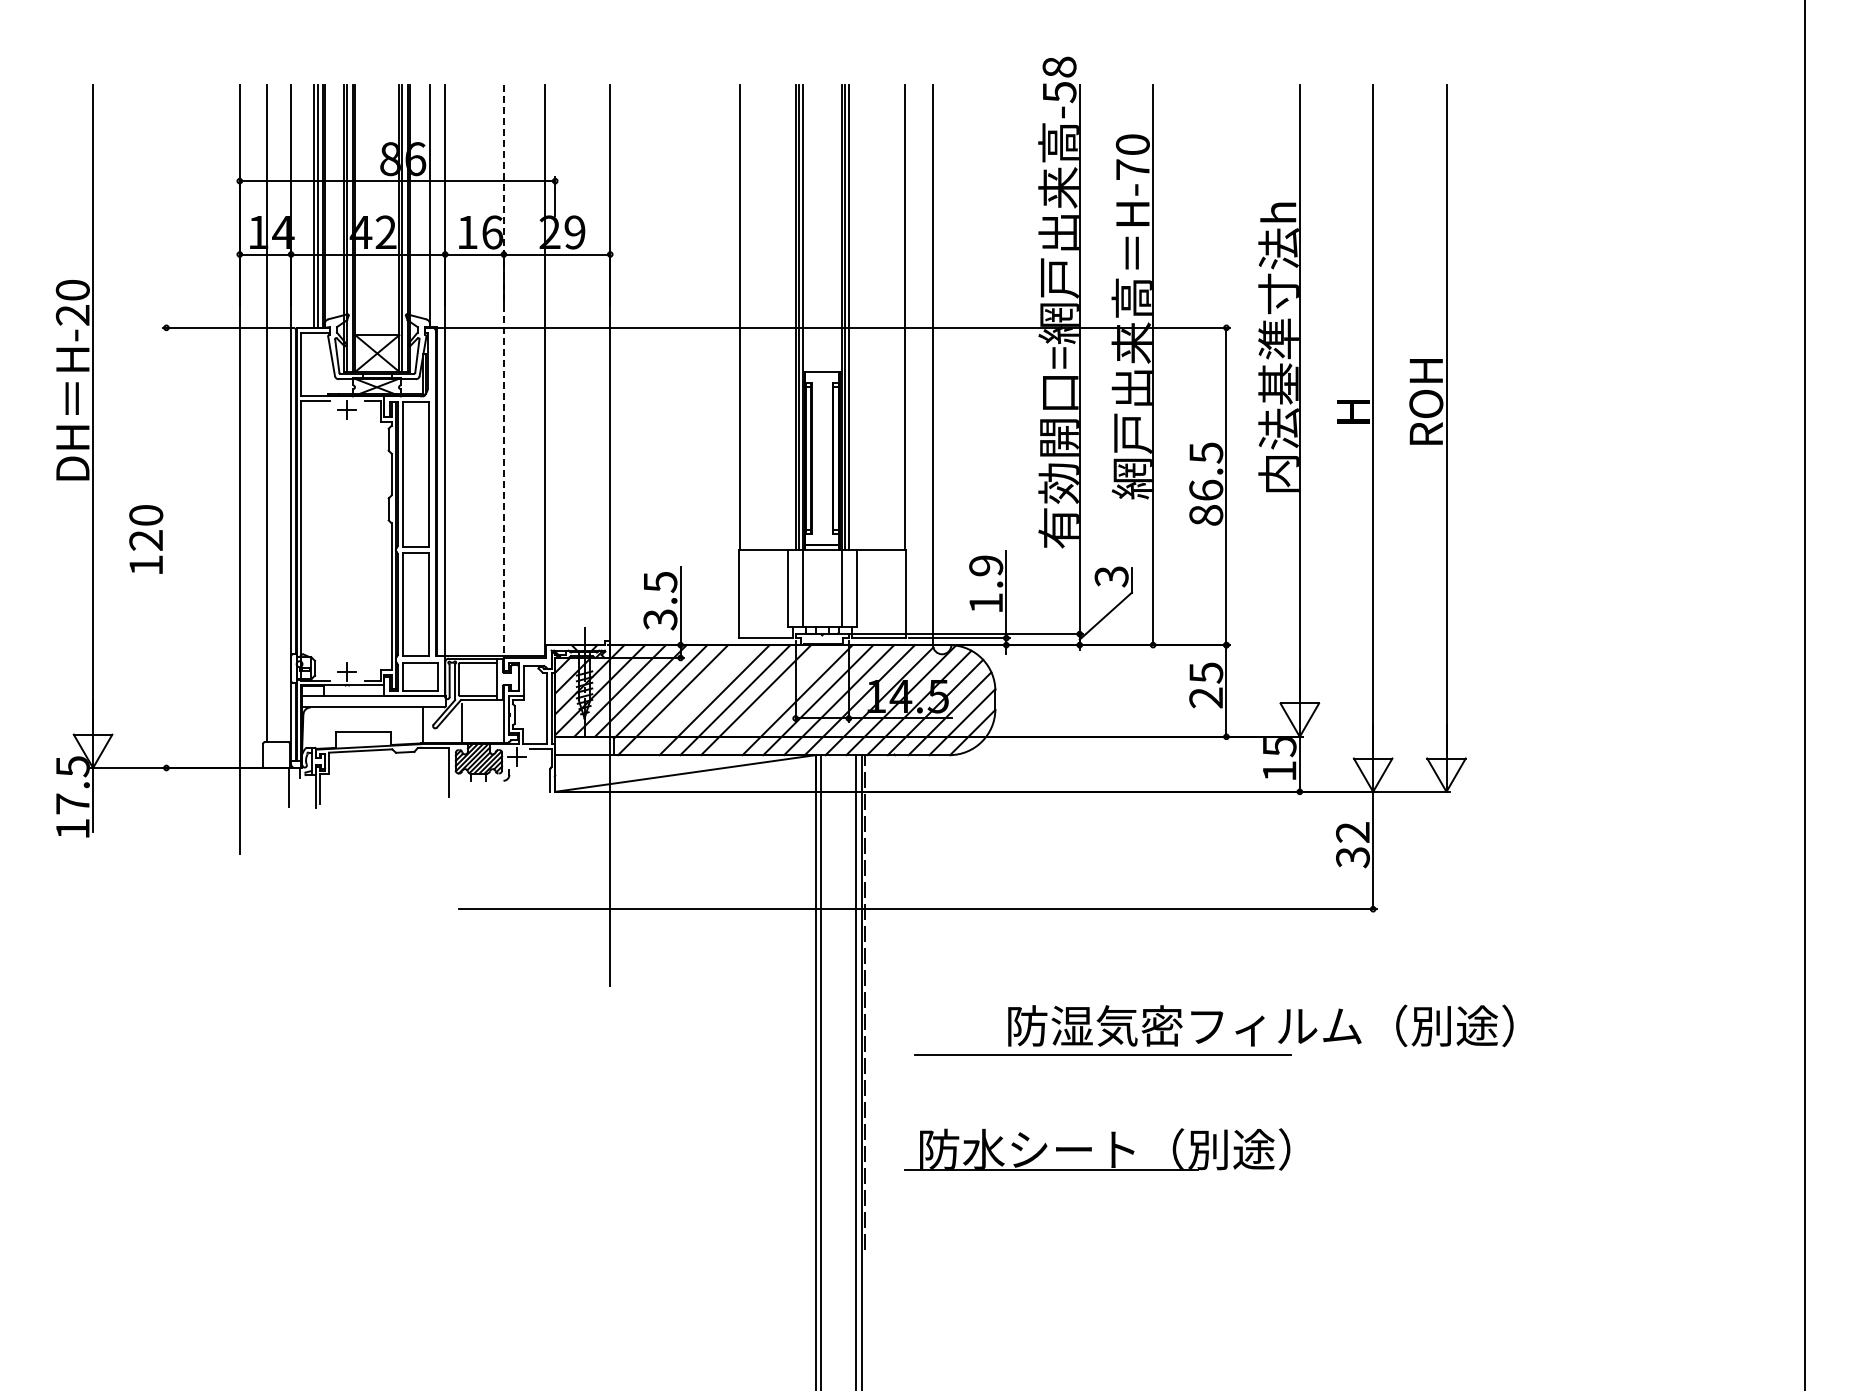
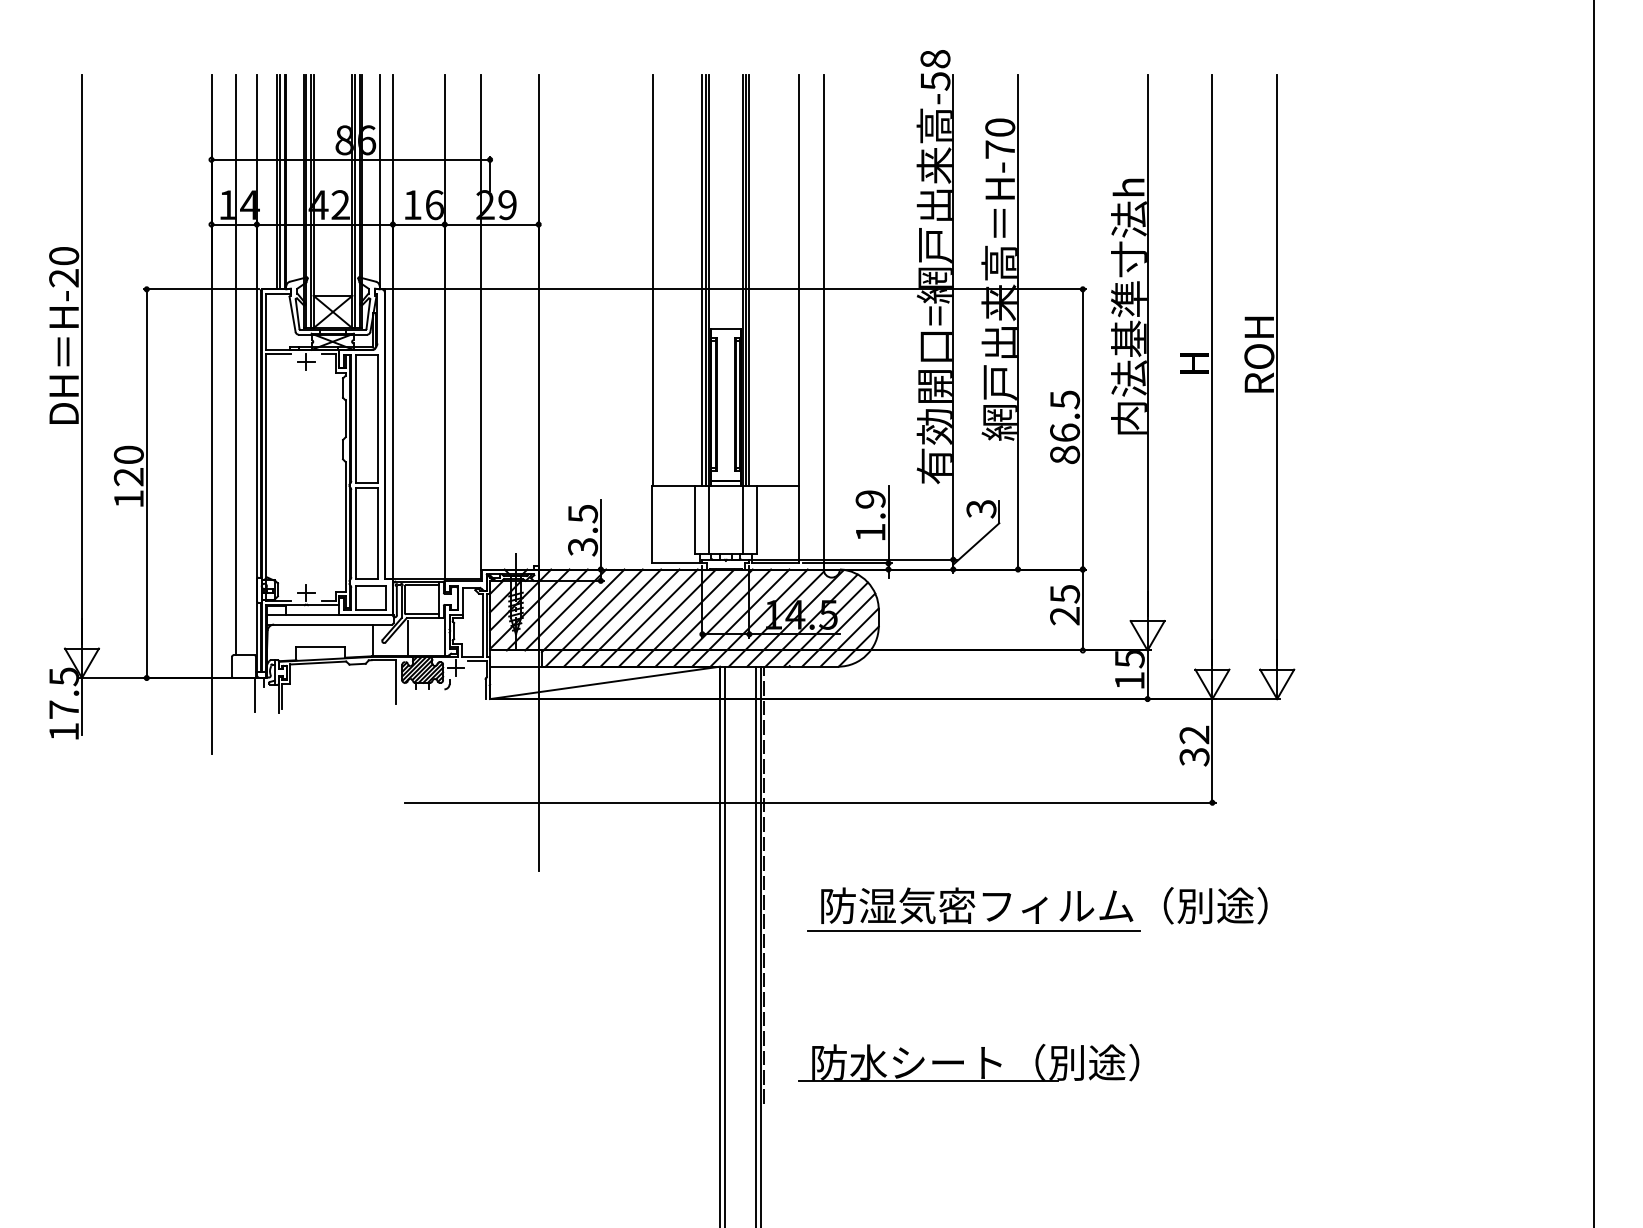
line: (503, 371) -> (444, 327), dashed -> solid
line: (166, 547) -> (146, 483), added
line: (693, 700) -> (612, 618), added
line: (776, 700) -> (685, 618), added
text: (1260, 1025) -> (1044, 905), moved
part: (1097, 1149) -> (968, 1062), moved

